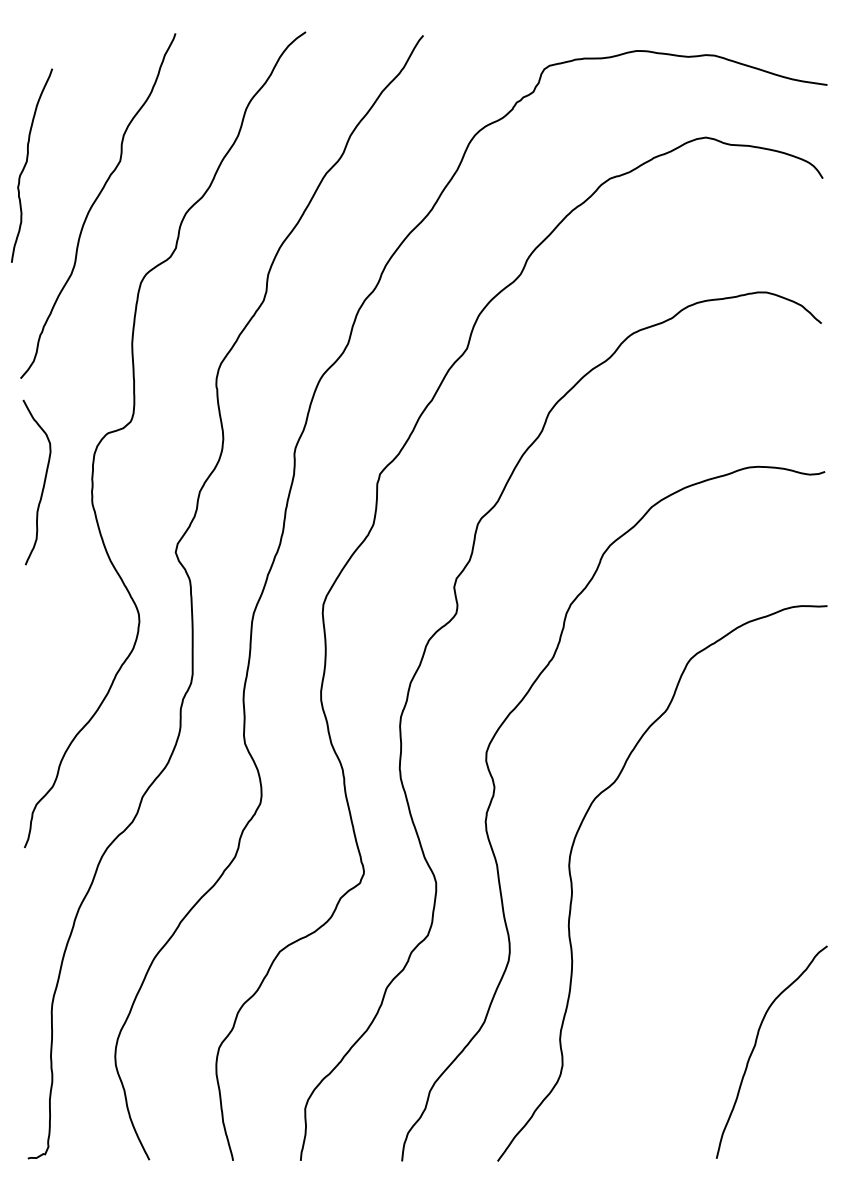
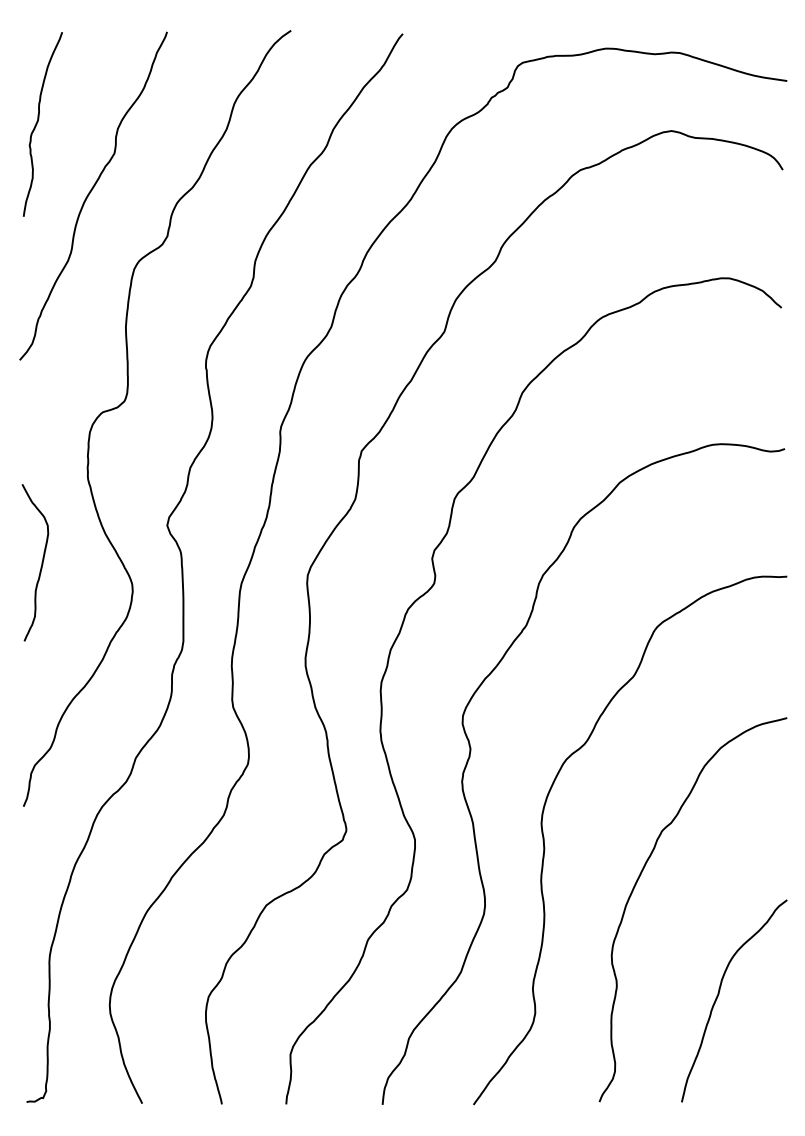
curve: (27, 162) -> (38, 121), moved
curve: (43, 482) -> (41, 562), moved
curve: (669, 929) -> (636, 884), added

